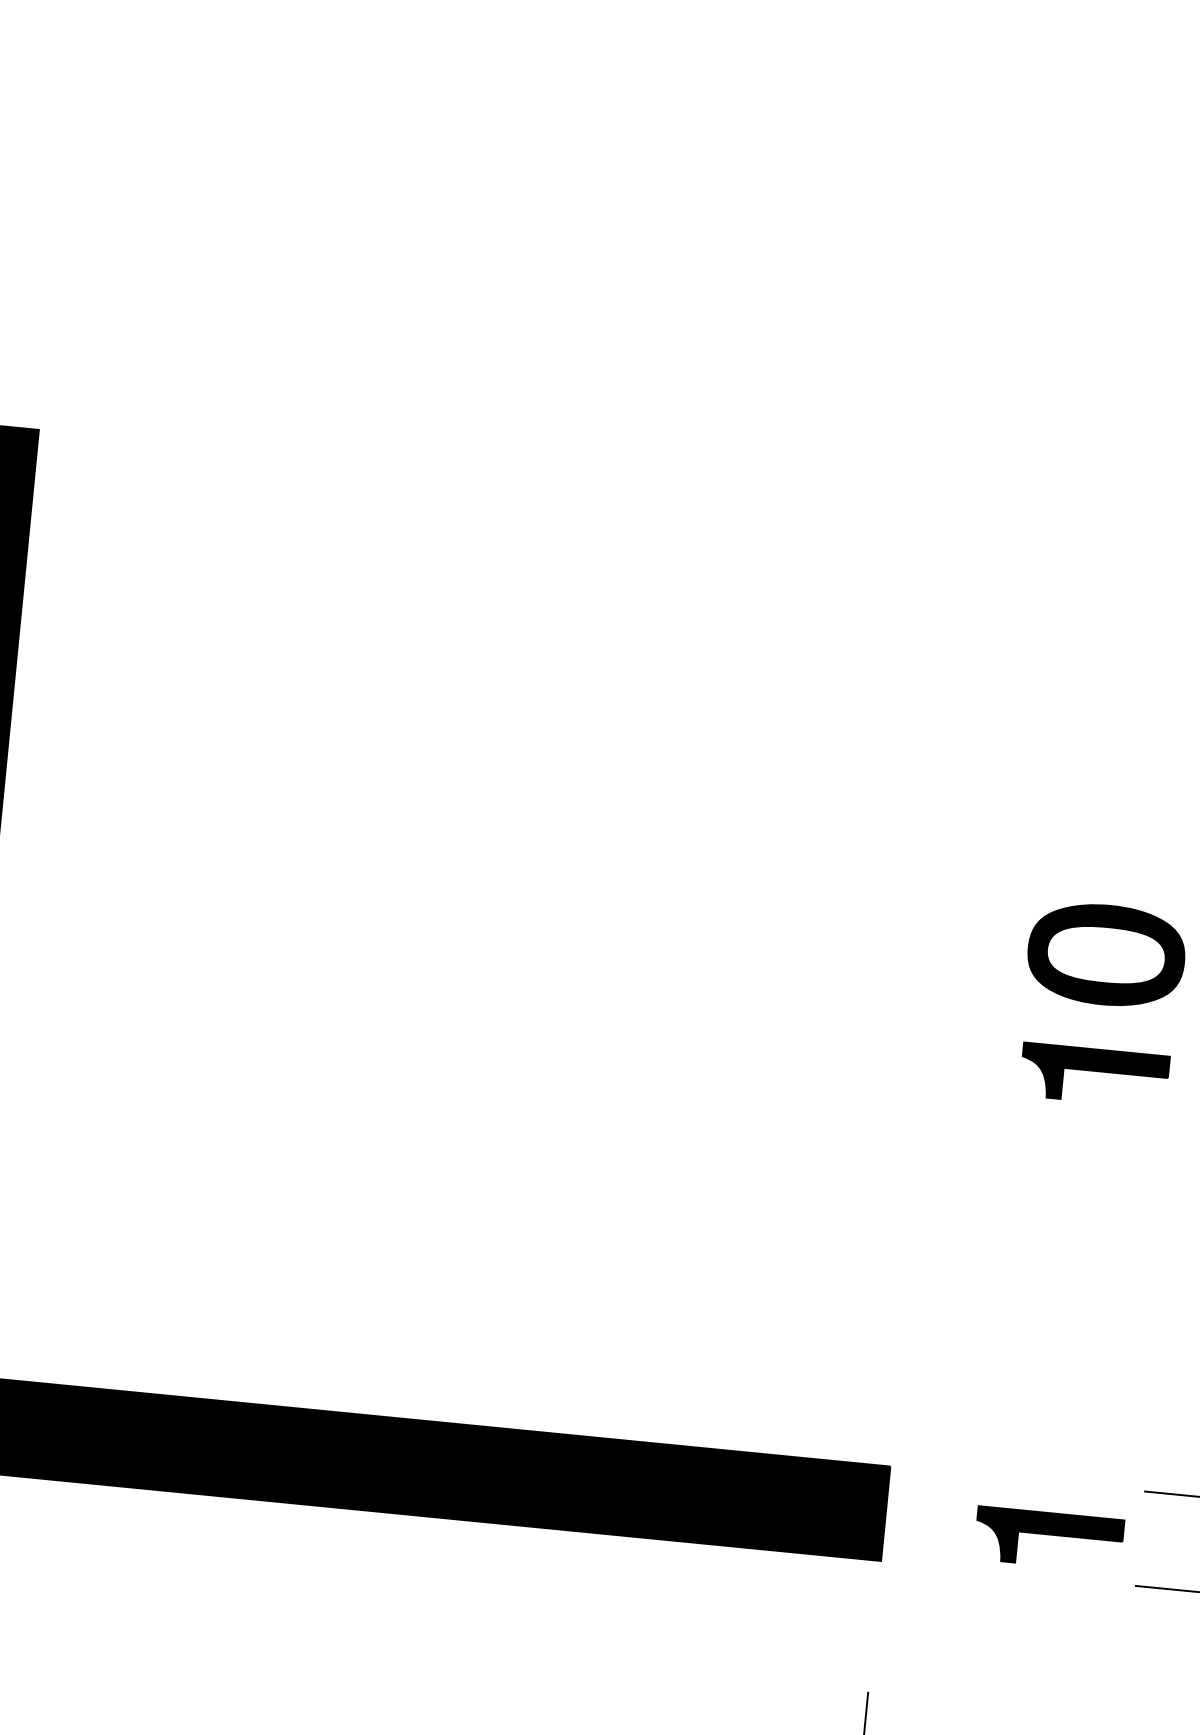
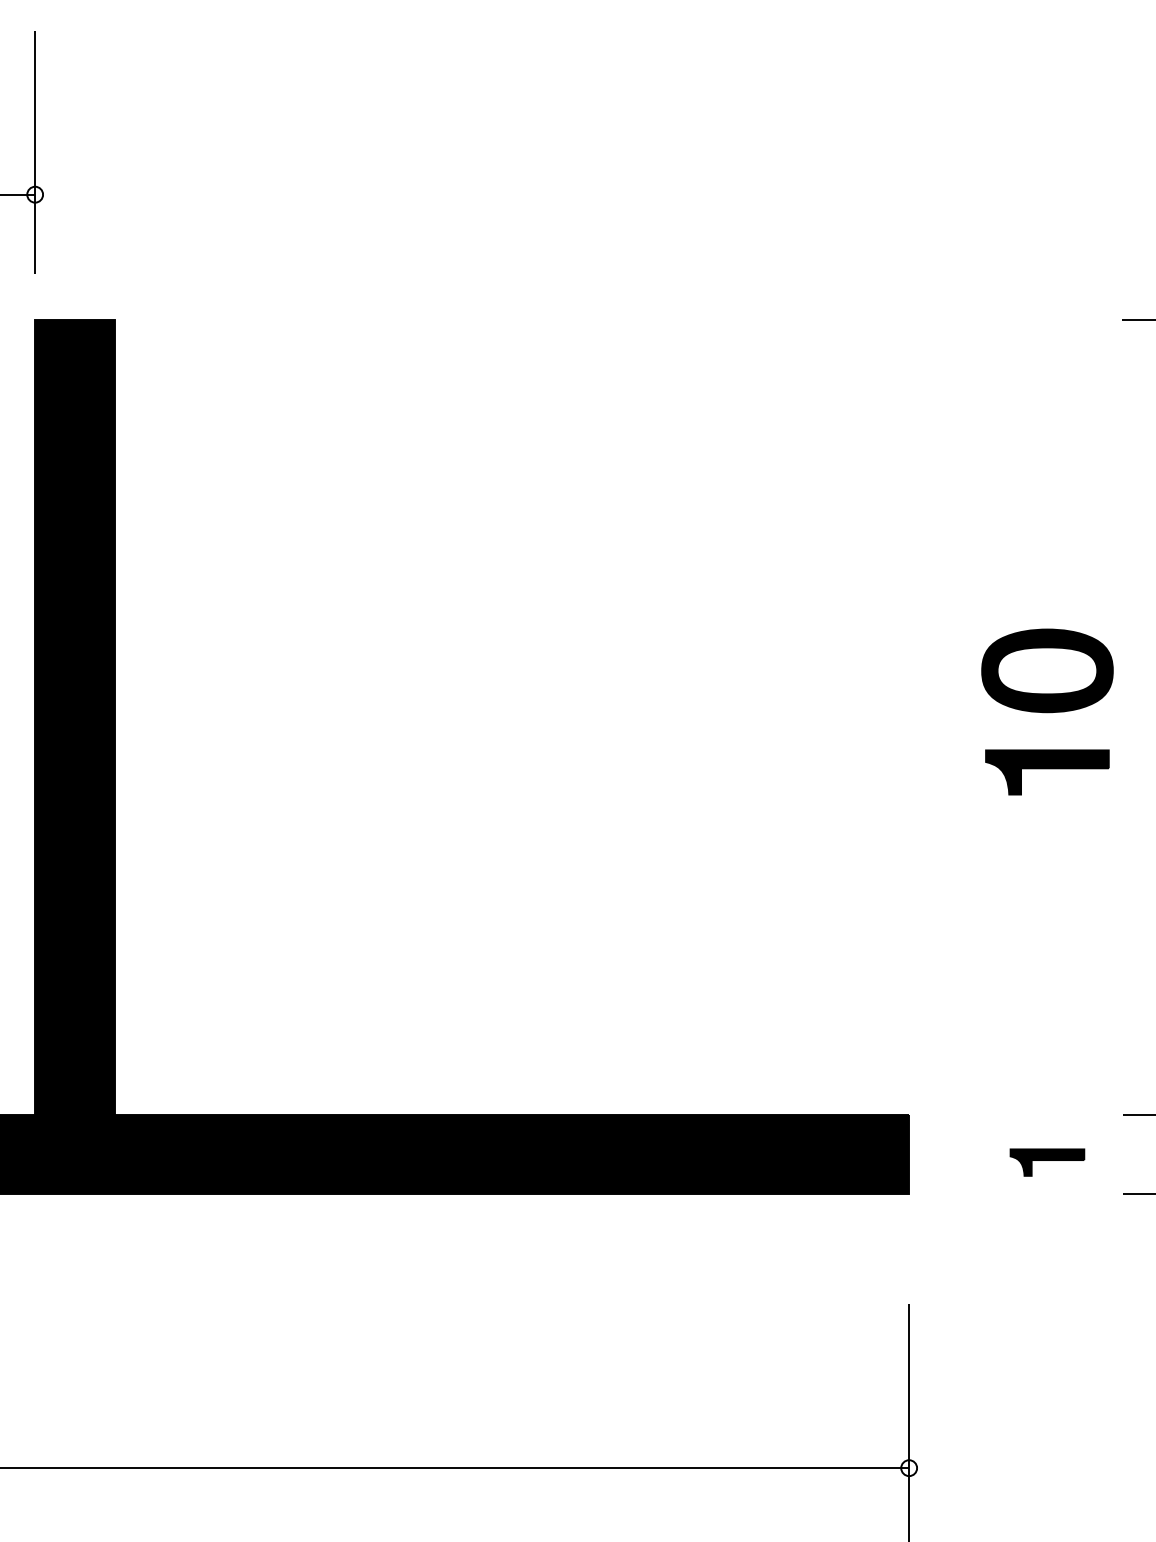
part: (1049, 1539) -> (1047, 1162), size x0.6

